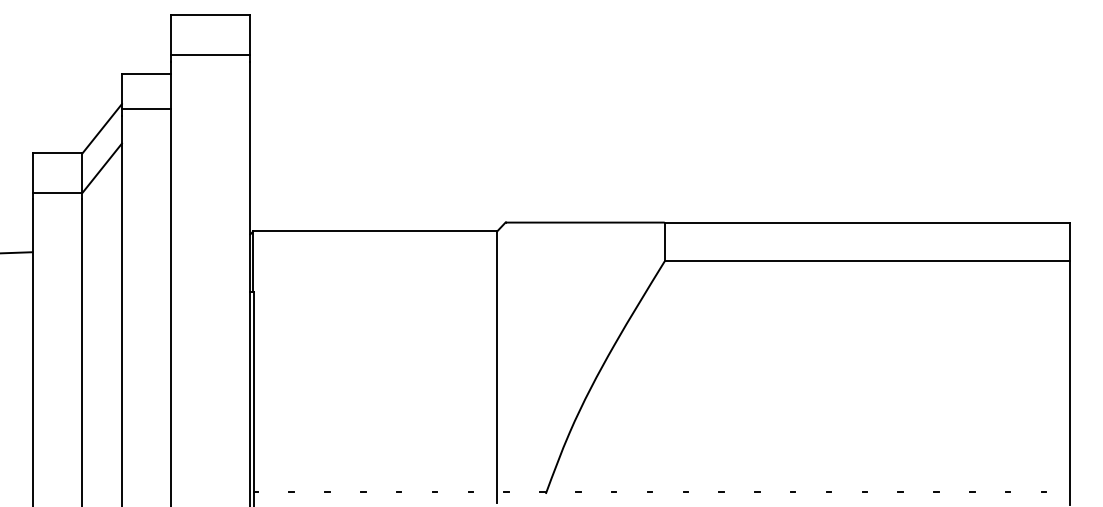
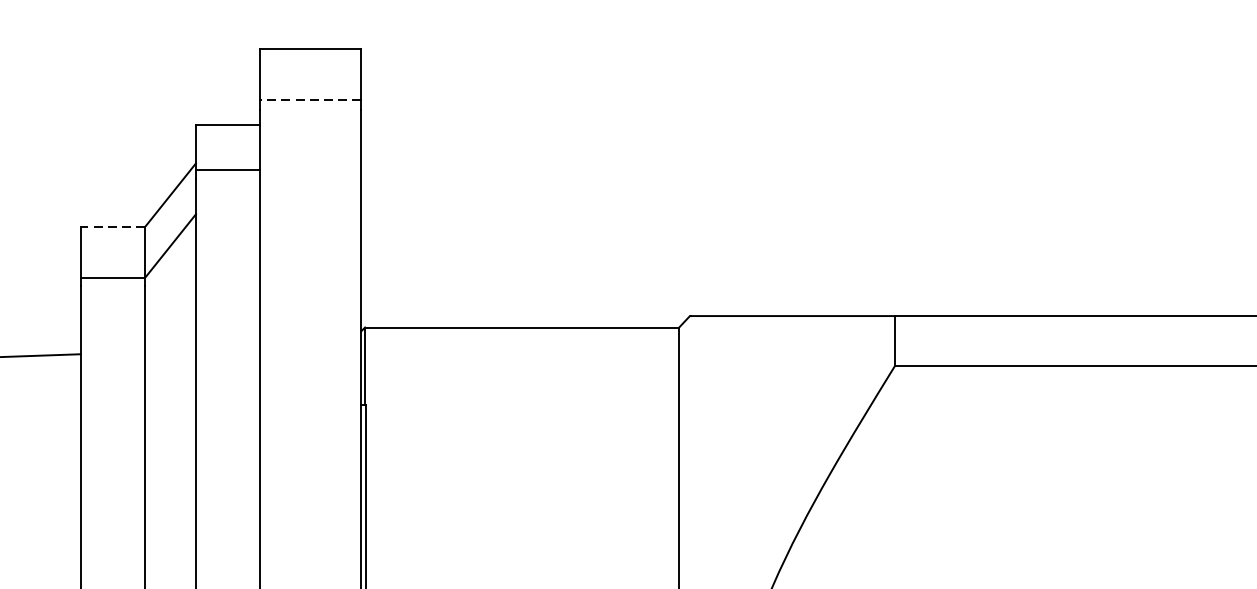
line: (210, 54) -> (309, 99), solid -> dashed
line: (57, 153) -> (112, 227), solid -> dashed

